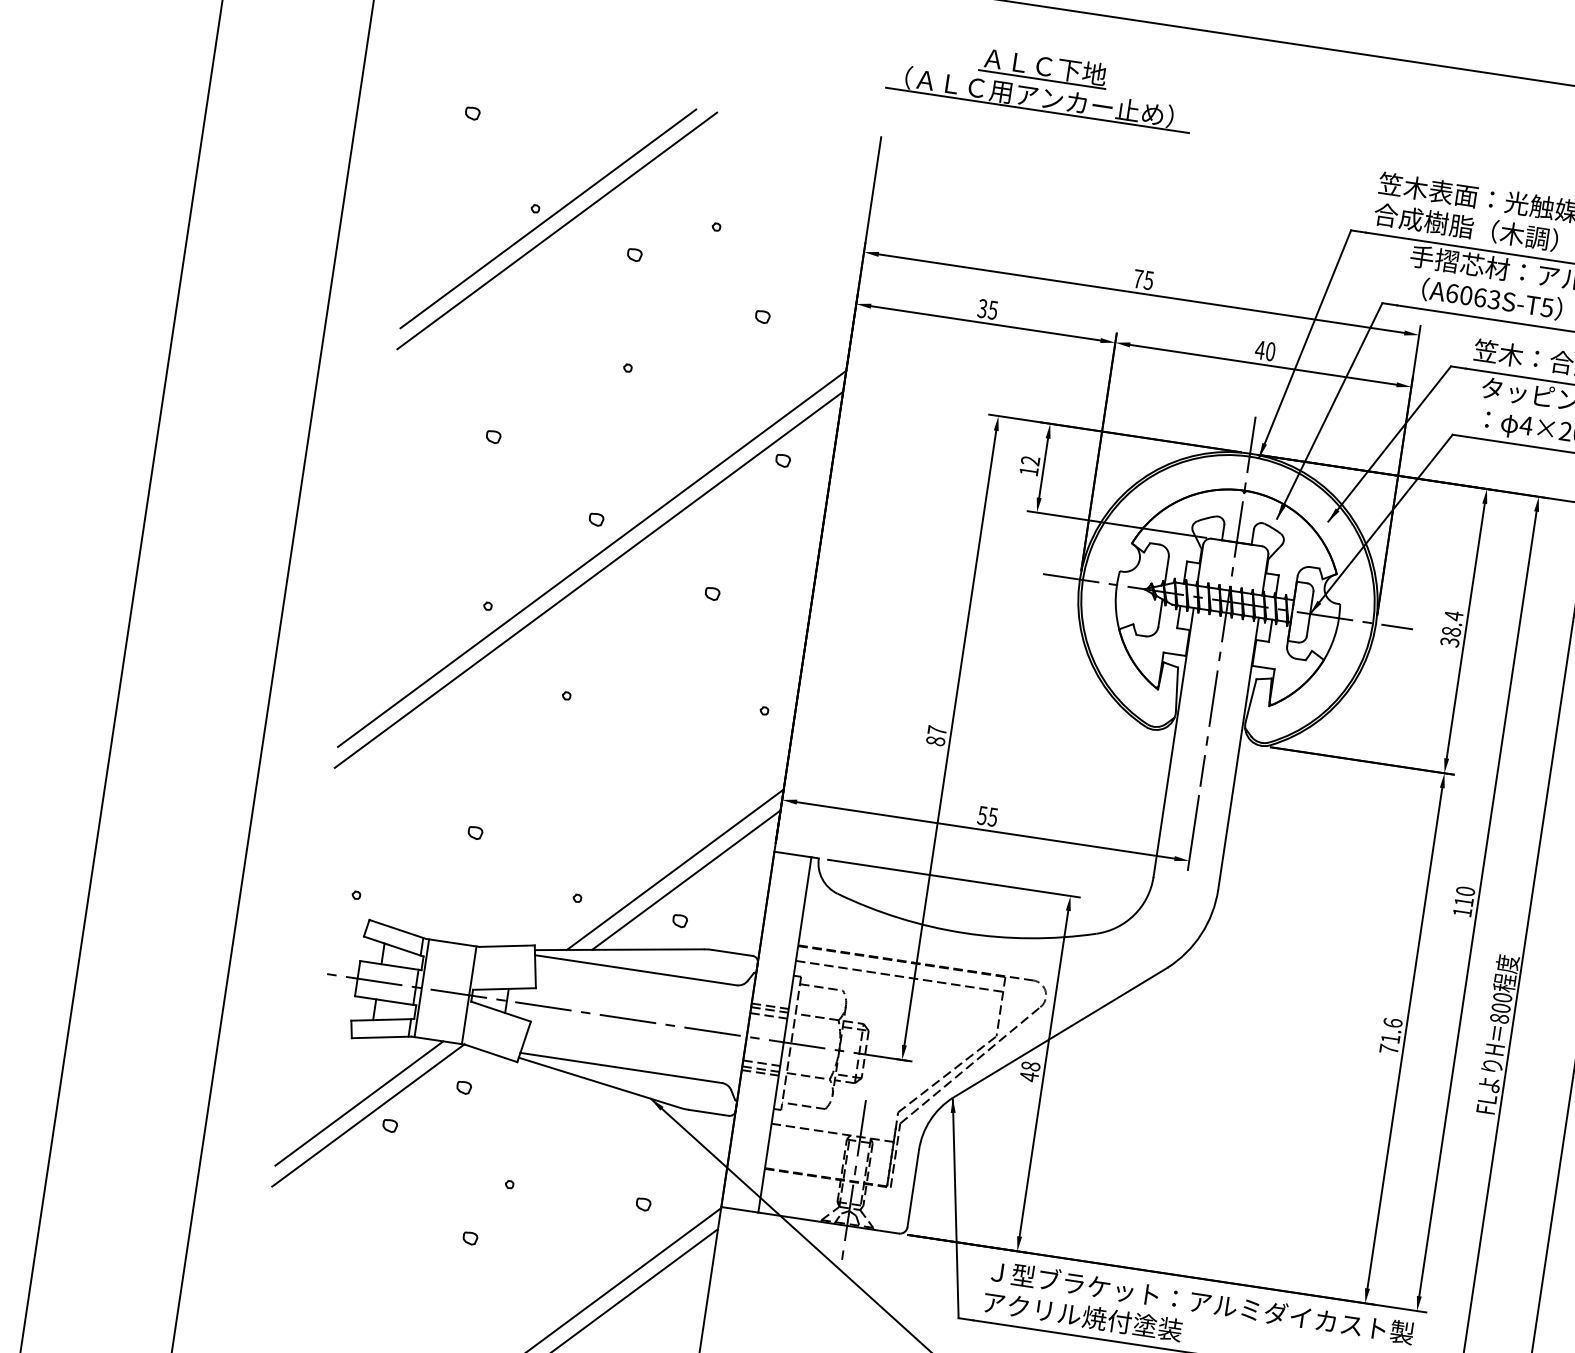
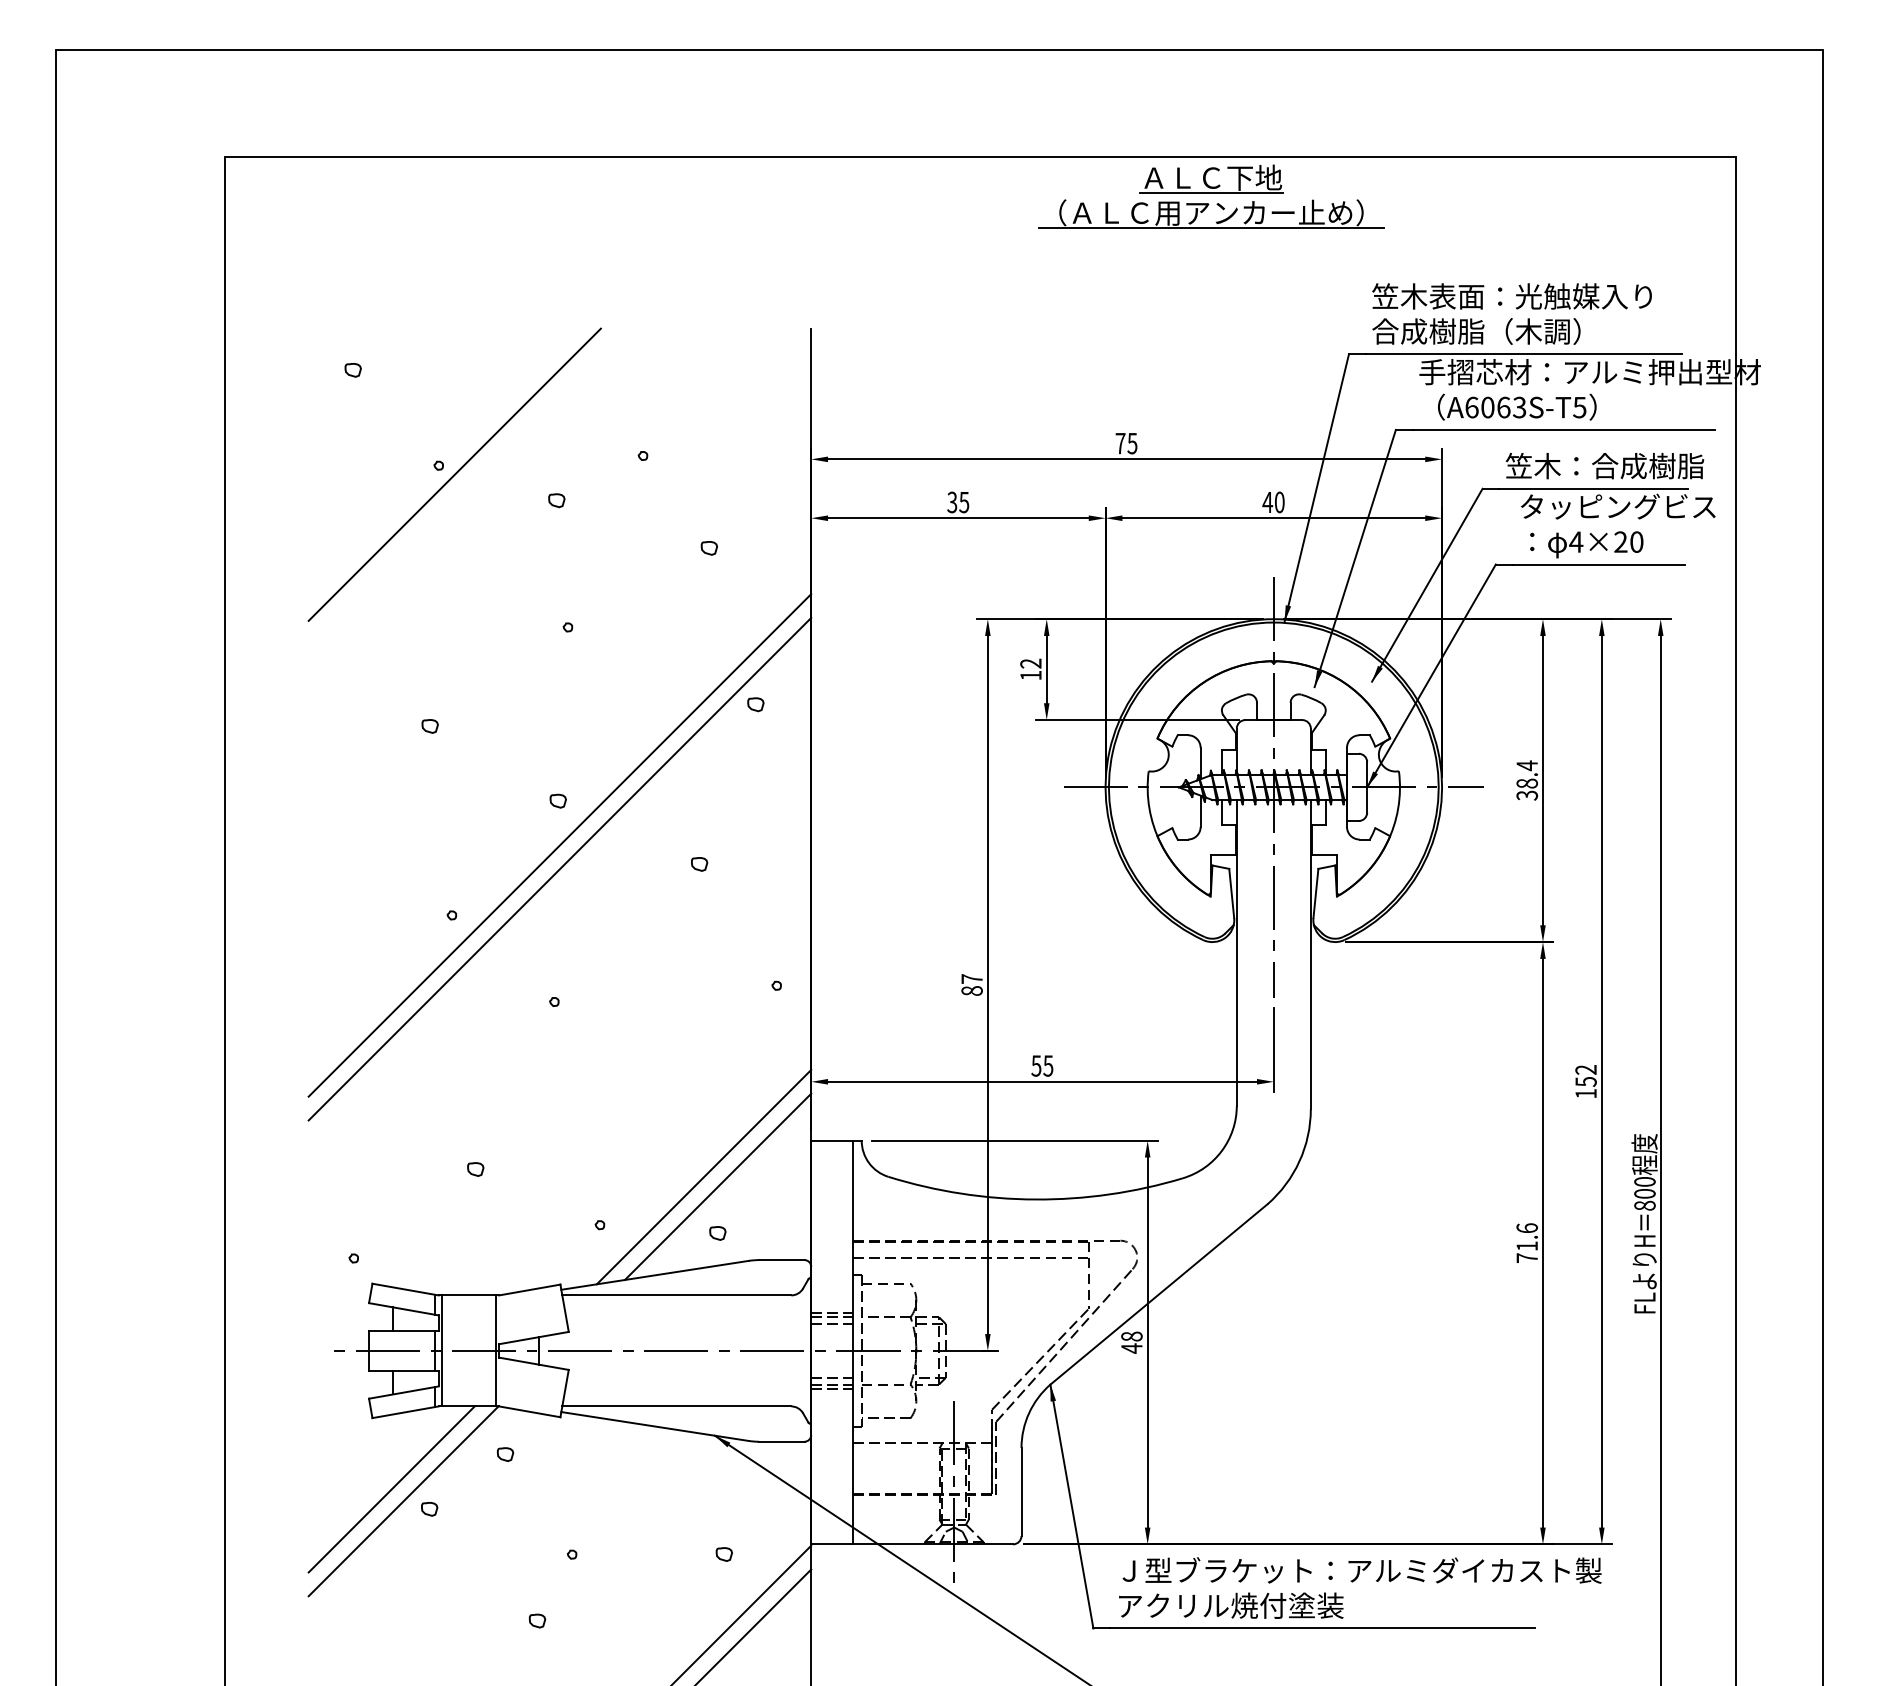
part: (1041, 82) -> (1211, 196), moved
line: (557, 230) -> (466, 486), removed
text: (1464, 896) -> (1585, 1075), 110 -> 152

